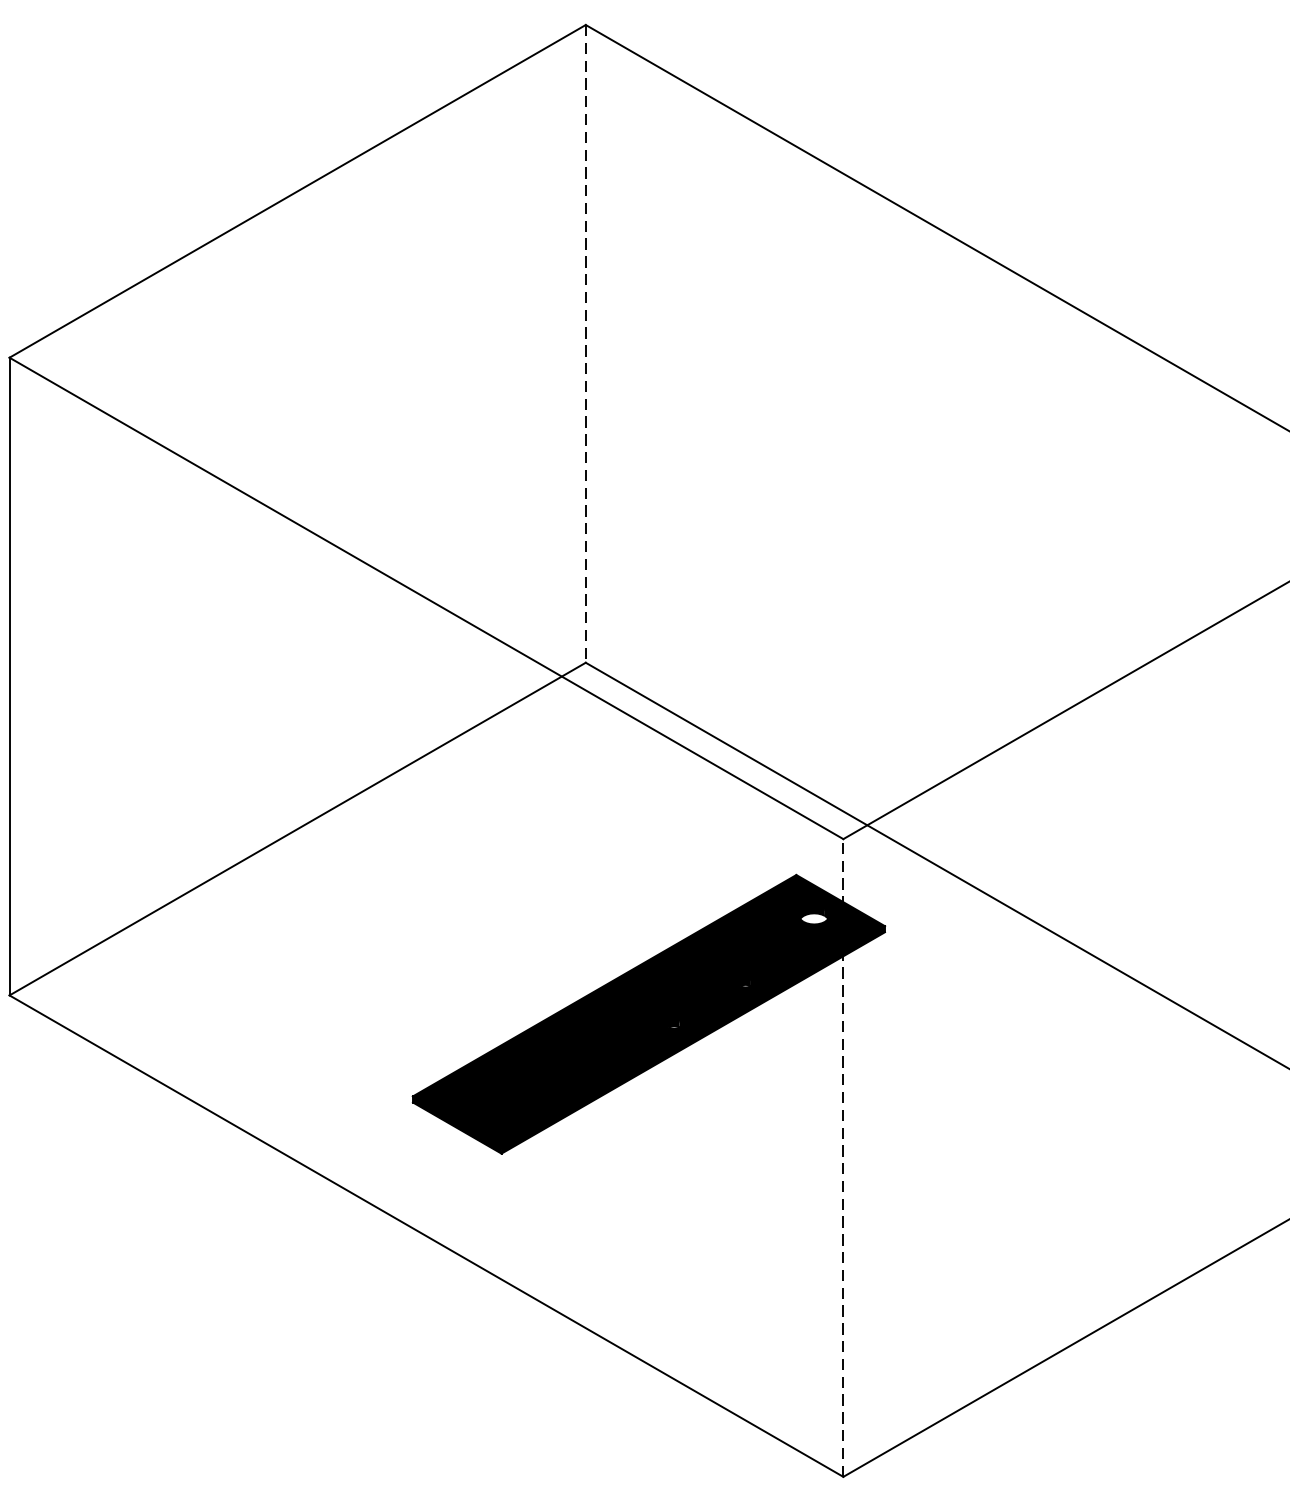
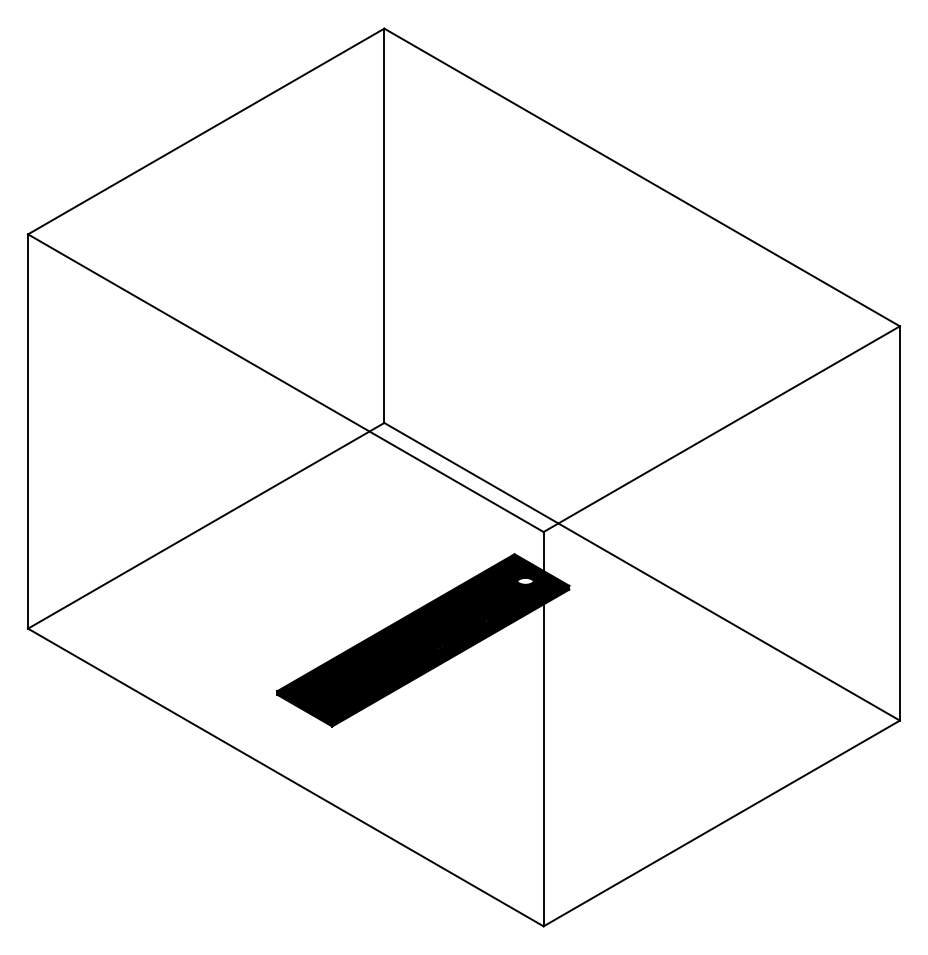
line: (586, 345) -> (384, 226), dashed -> solid
line: (843, 1156) -> (543, 728), dashed -> solid

